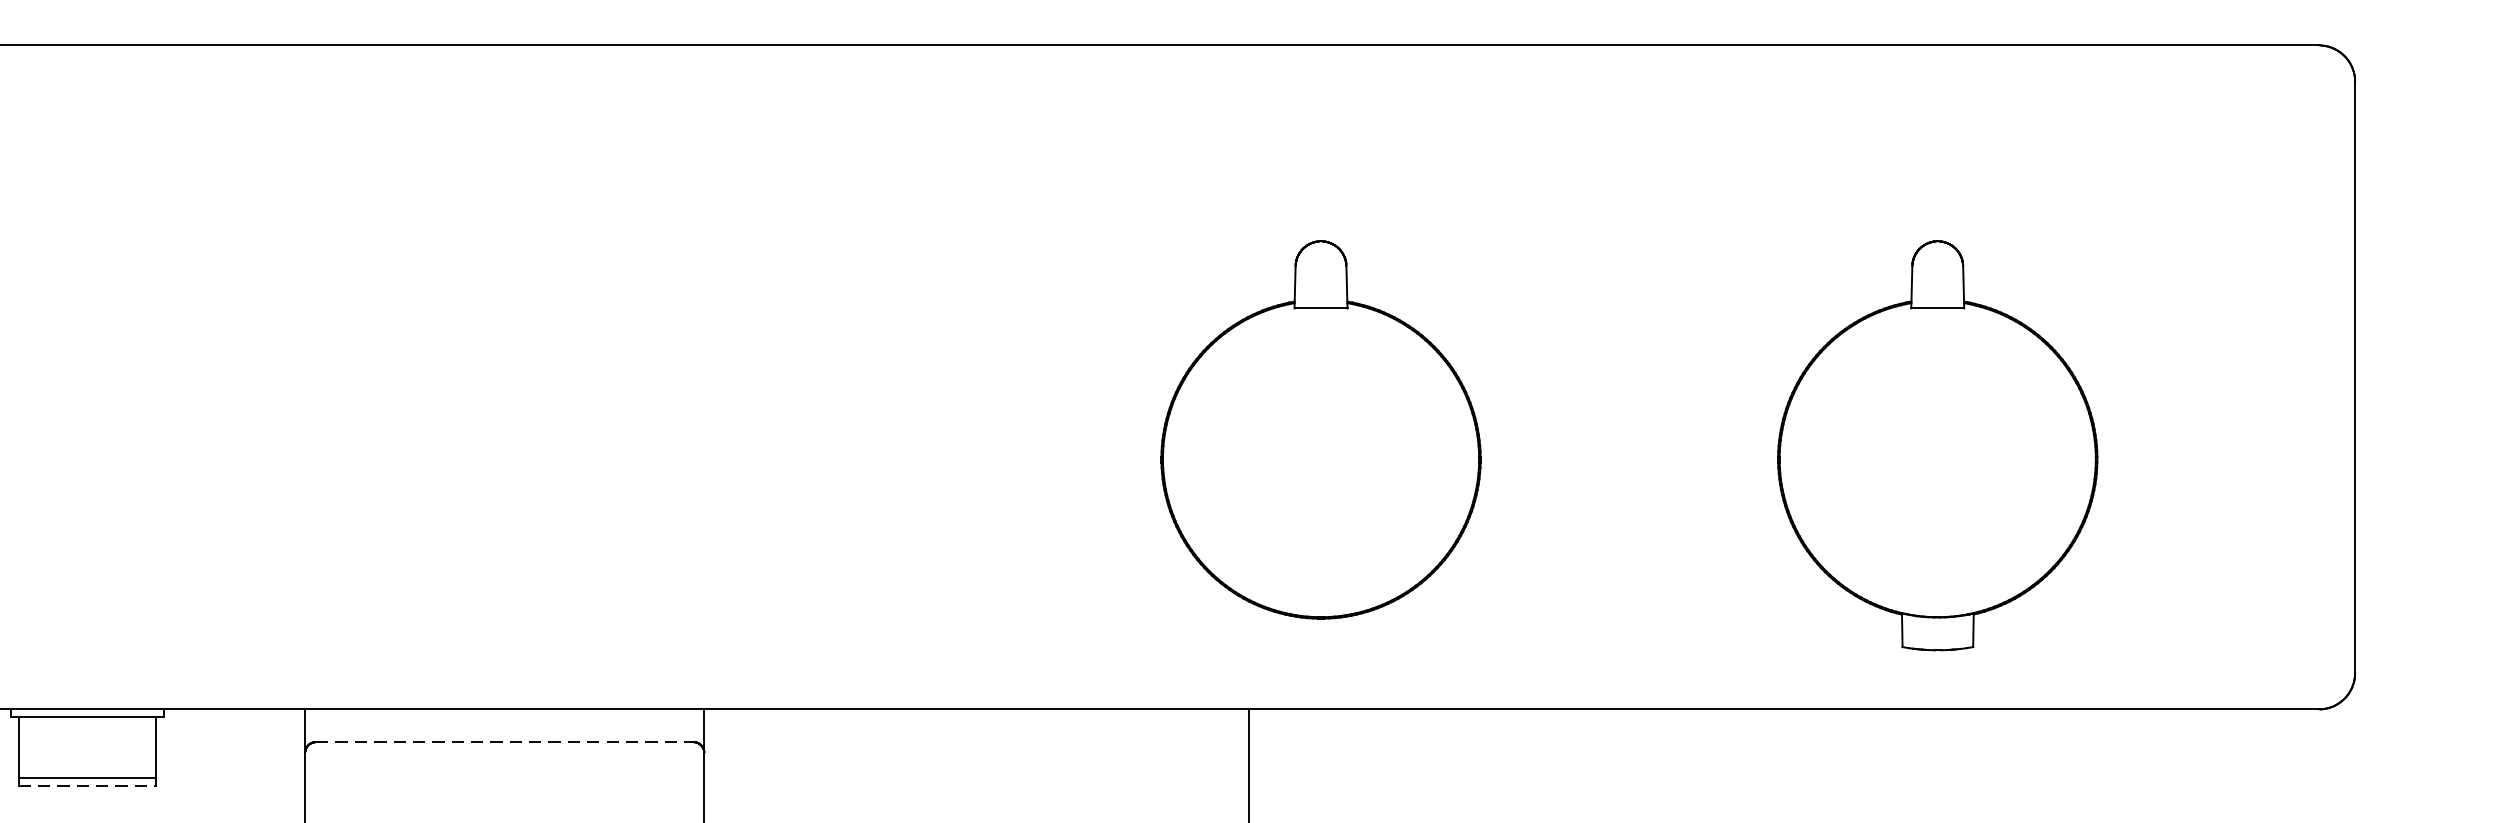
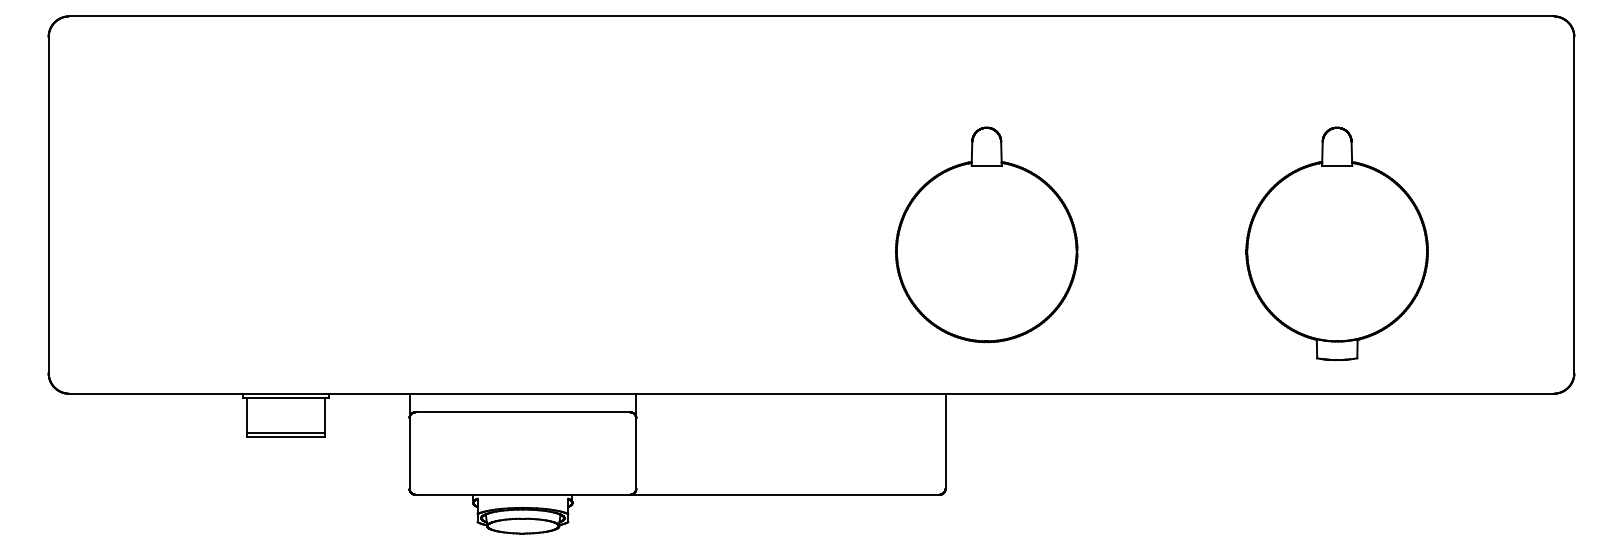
line: (505, 742) -> (523, 412), dashed -> solid
line: (88, 786) -> (286, 437), dashed -> solid

